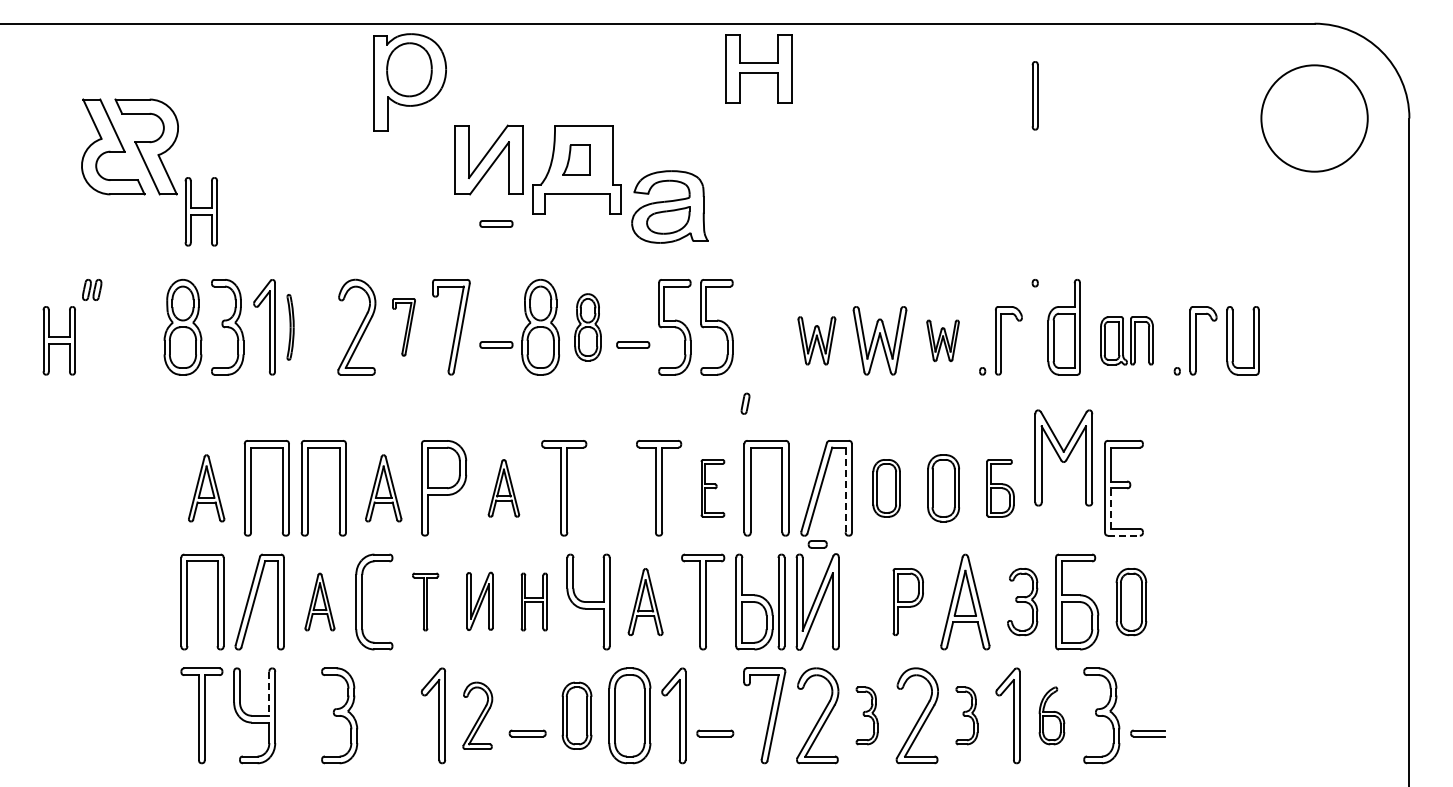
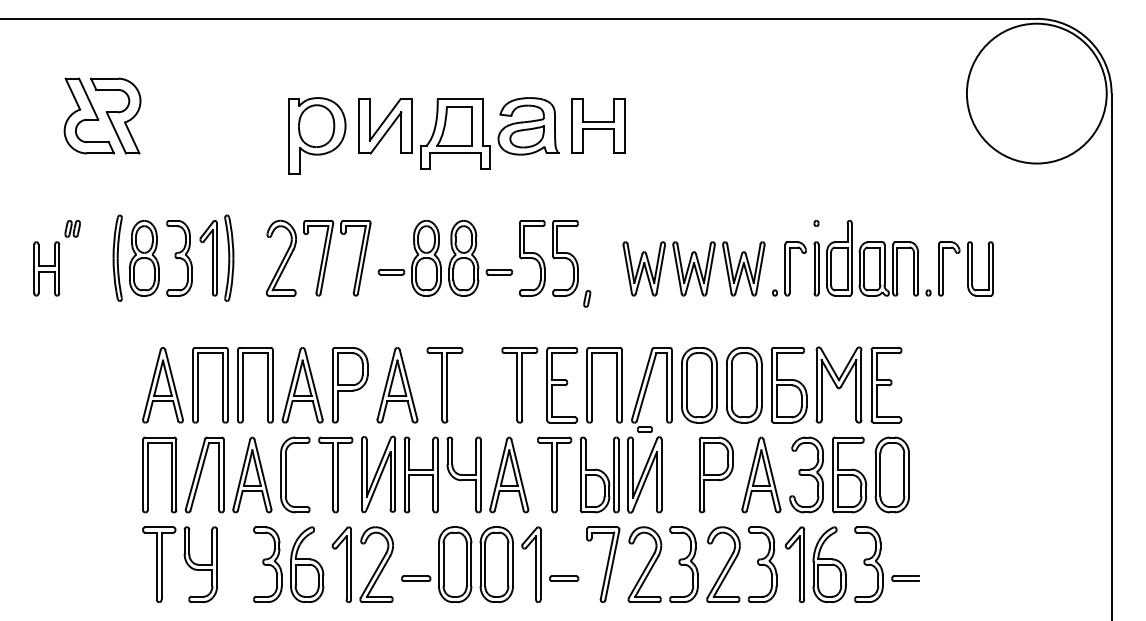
part: (758, 68) -> (598, 125), moved
part: (409, 82) -> (316, 136), moved
part: (1034, 95) -> (815, 268), moved
circle: (1314, 118) -> (1036, 93), size x1.67
part: (576, 159) -> (454, 125), size x1.67
part: (669, 206) -> (528, 125), moved
part: (200, 211) -> (158, 166), removed
part: (496, 223) -> (391, 176), removed
part: (149, 327) -> (117, 258), added
part: (290, 327) -> (229, 258), size x1.67
part: (403, 327) -> (318, 258), size x1.67
part: (587, 327) -> (463, 258), size x1.43
part: (816, 340) -> (643, 268), size x1.43
part: (942, 340) -> (743, 268), size x1.67
part: (1126, 340) -> (888, 268), size x1.43
part: (745, 403) -> (587, 298), moved
part: (1063, 457) -> (838, 384), moved
part: (206, 488) -> (162, 385), size x1.43
part: (383, 488) -> (302, 385), size x1.43
part: (503, 488) -> (397, 385), size x1.67
part: (712, 488) -> (561, 385), size x1.67
part: (886, 488) -> (699, 385), size x1.67
part: (943, 488) -> (744, 385), size x1.43
part: (1000, 488) -> (789, 385), size x1.67
line: (845, 490) -> (666, 387), dashed -> solid
line: (1111, 508) -> (876, 401), dashed -> solid
line: (1124, 535) -> (886, 422), dashed -> solid
part: (319, 601) -> (251, 474), size x1.67
part: (425, 601) -> (335, 474), size x1.67
part: (479, 601) -> (378, 474), size x1.67
part: (534, 601) -> (421, 474), size x1.67
part: (645, 601) -> (509, 474), size x1.43
part: (908, 601) -> (716, 474), size x1.43
part: (1022, 601) -> (806, 474), size x1.43
part: (1131, 601) -> (892, 474), size x1.43
line: (269, 693) -> (212, 547), dashed -> solid
part: (389, 715) -> (307, 564), added
part: (477, 715) -> (376, 564), size x1.43
part: (576, 715) -> (454, 564), size x1.43
part: (866, 715) -> (683, 564), size x1.67
part: (966, 715) -> (762, 564), size x1.67
part: (1051, 715) -> (829, 564), size x1.67

